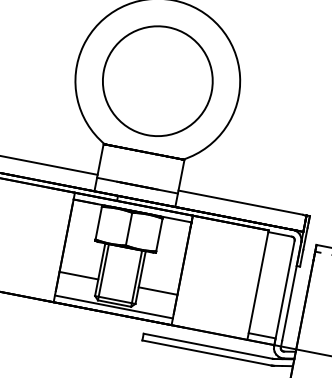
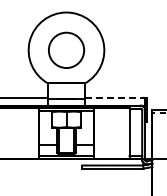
circle: (157, 81) -> (66, 50), size x0.7
line: (242, 202) -> (115, 97), solid -> dashed

